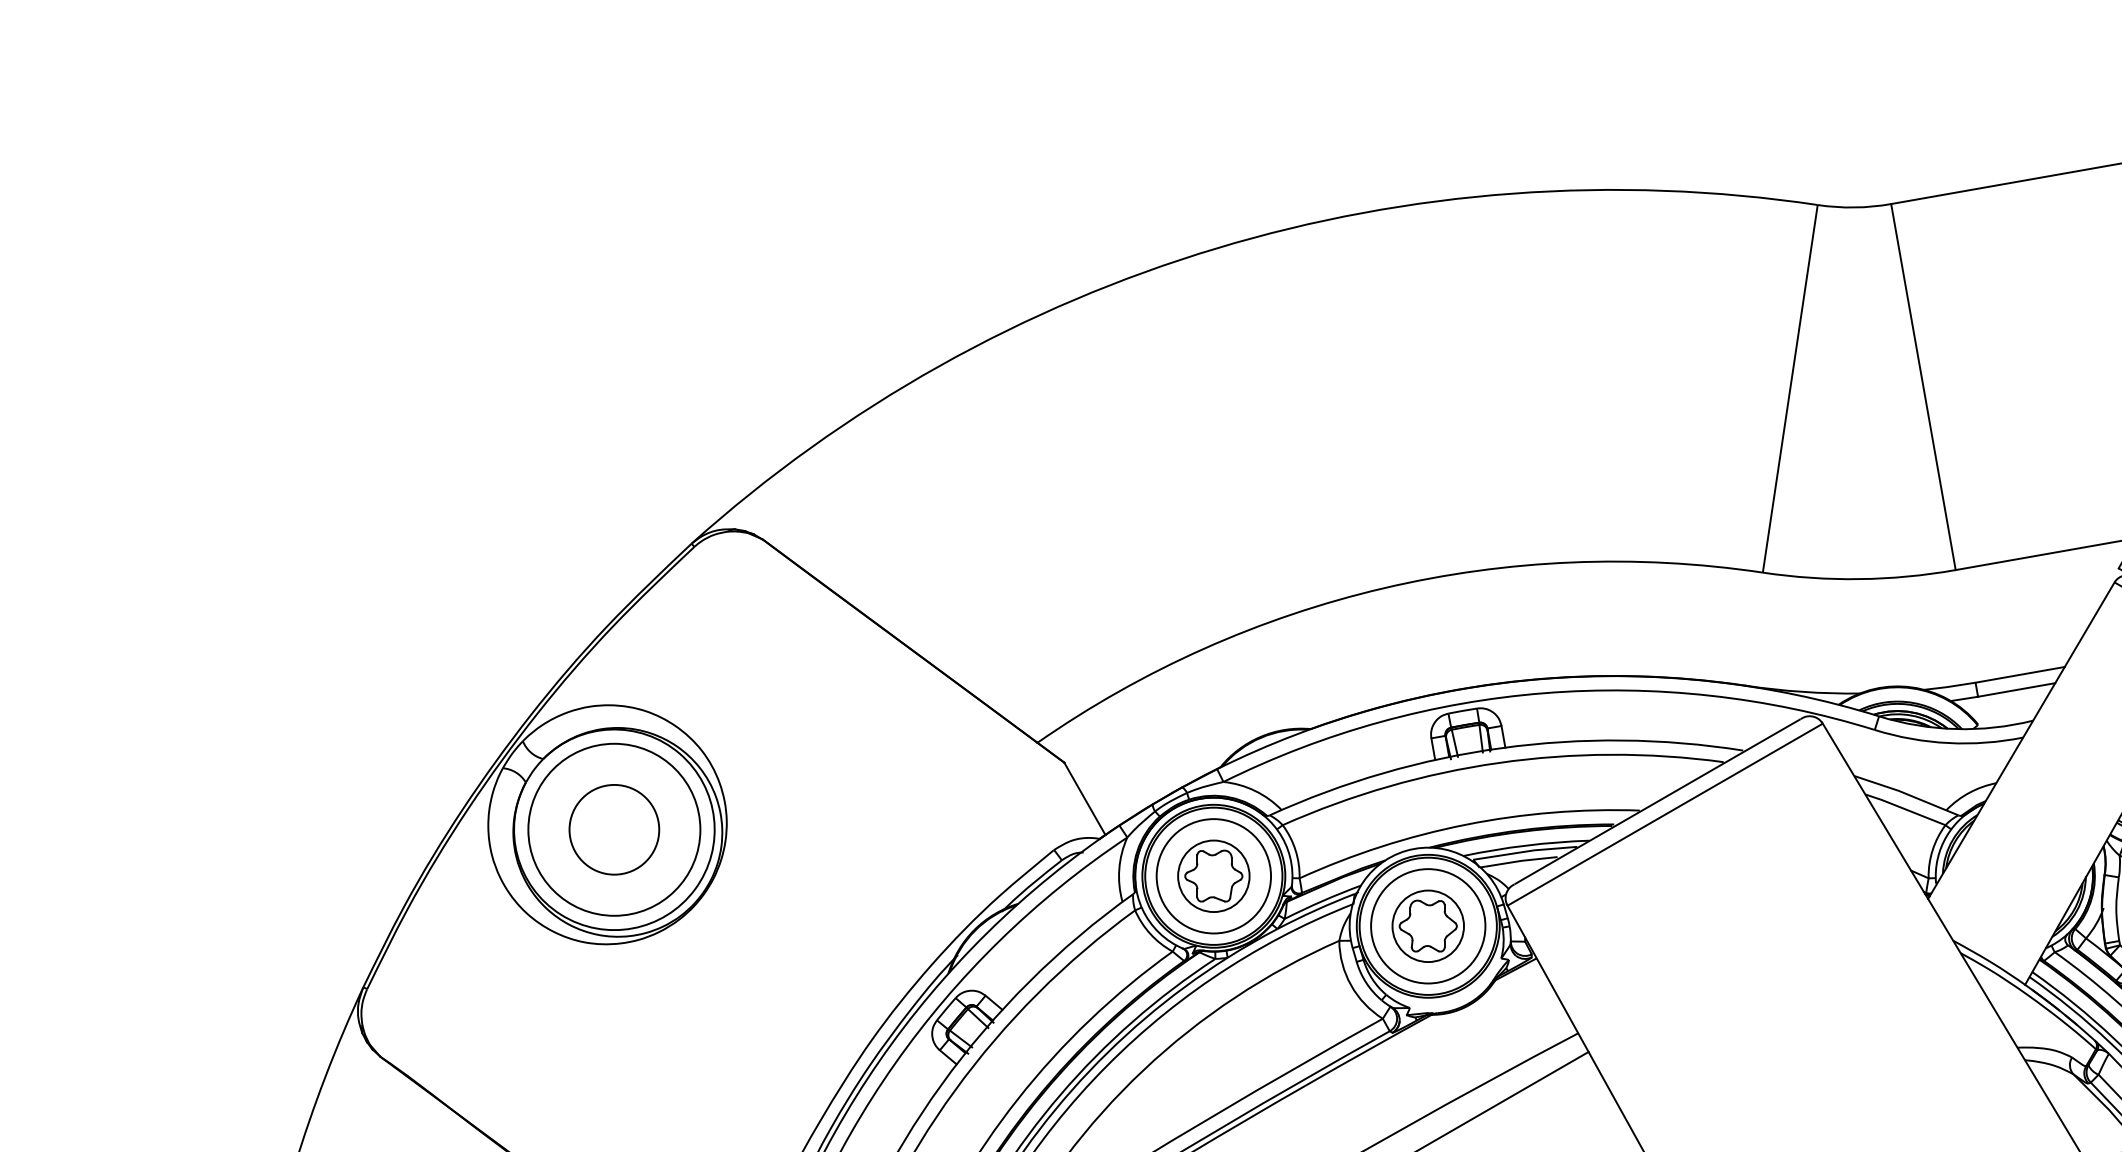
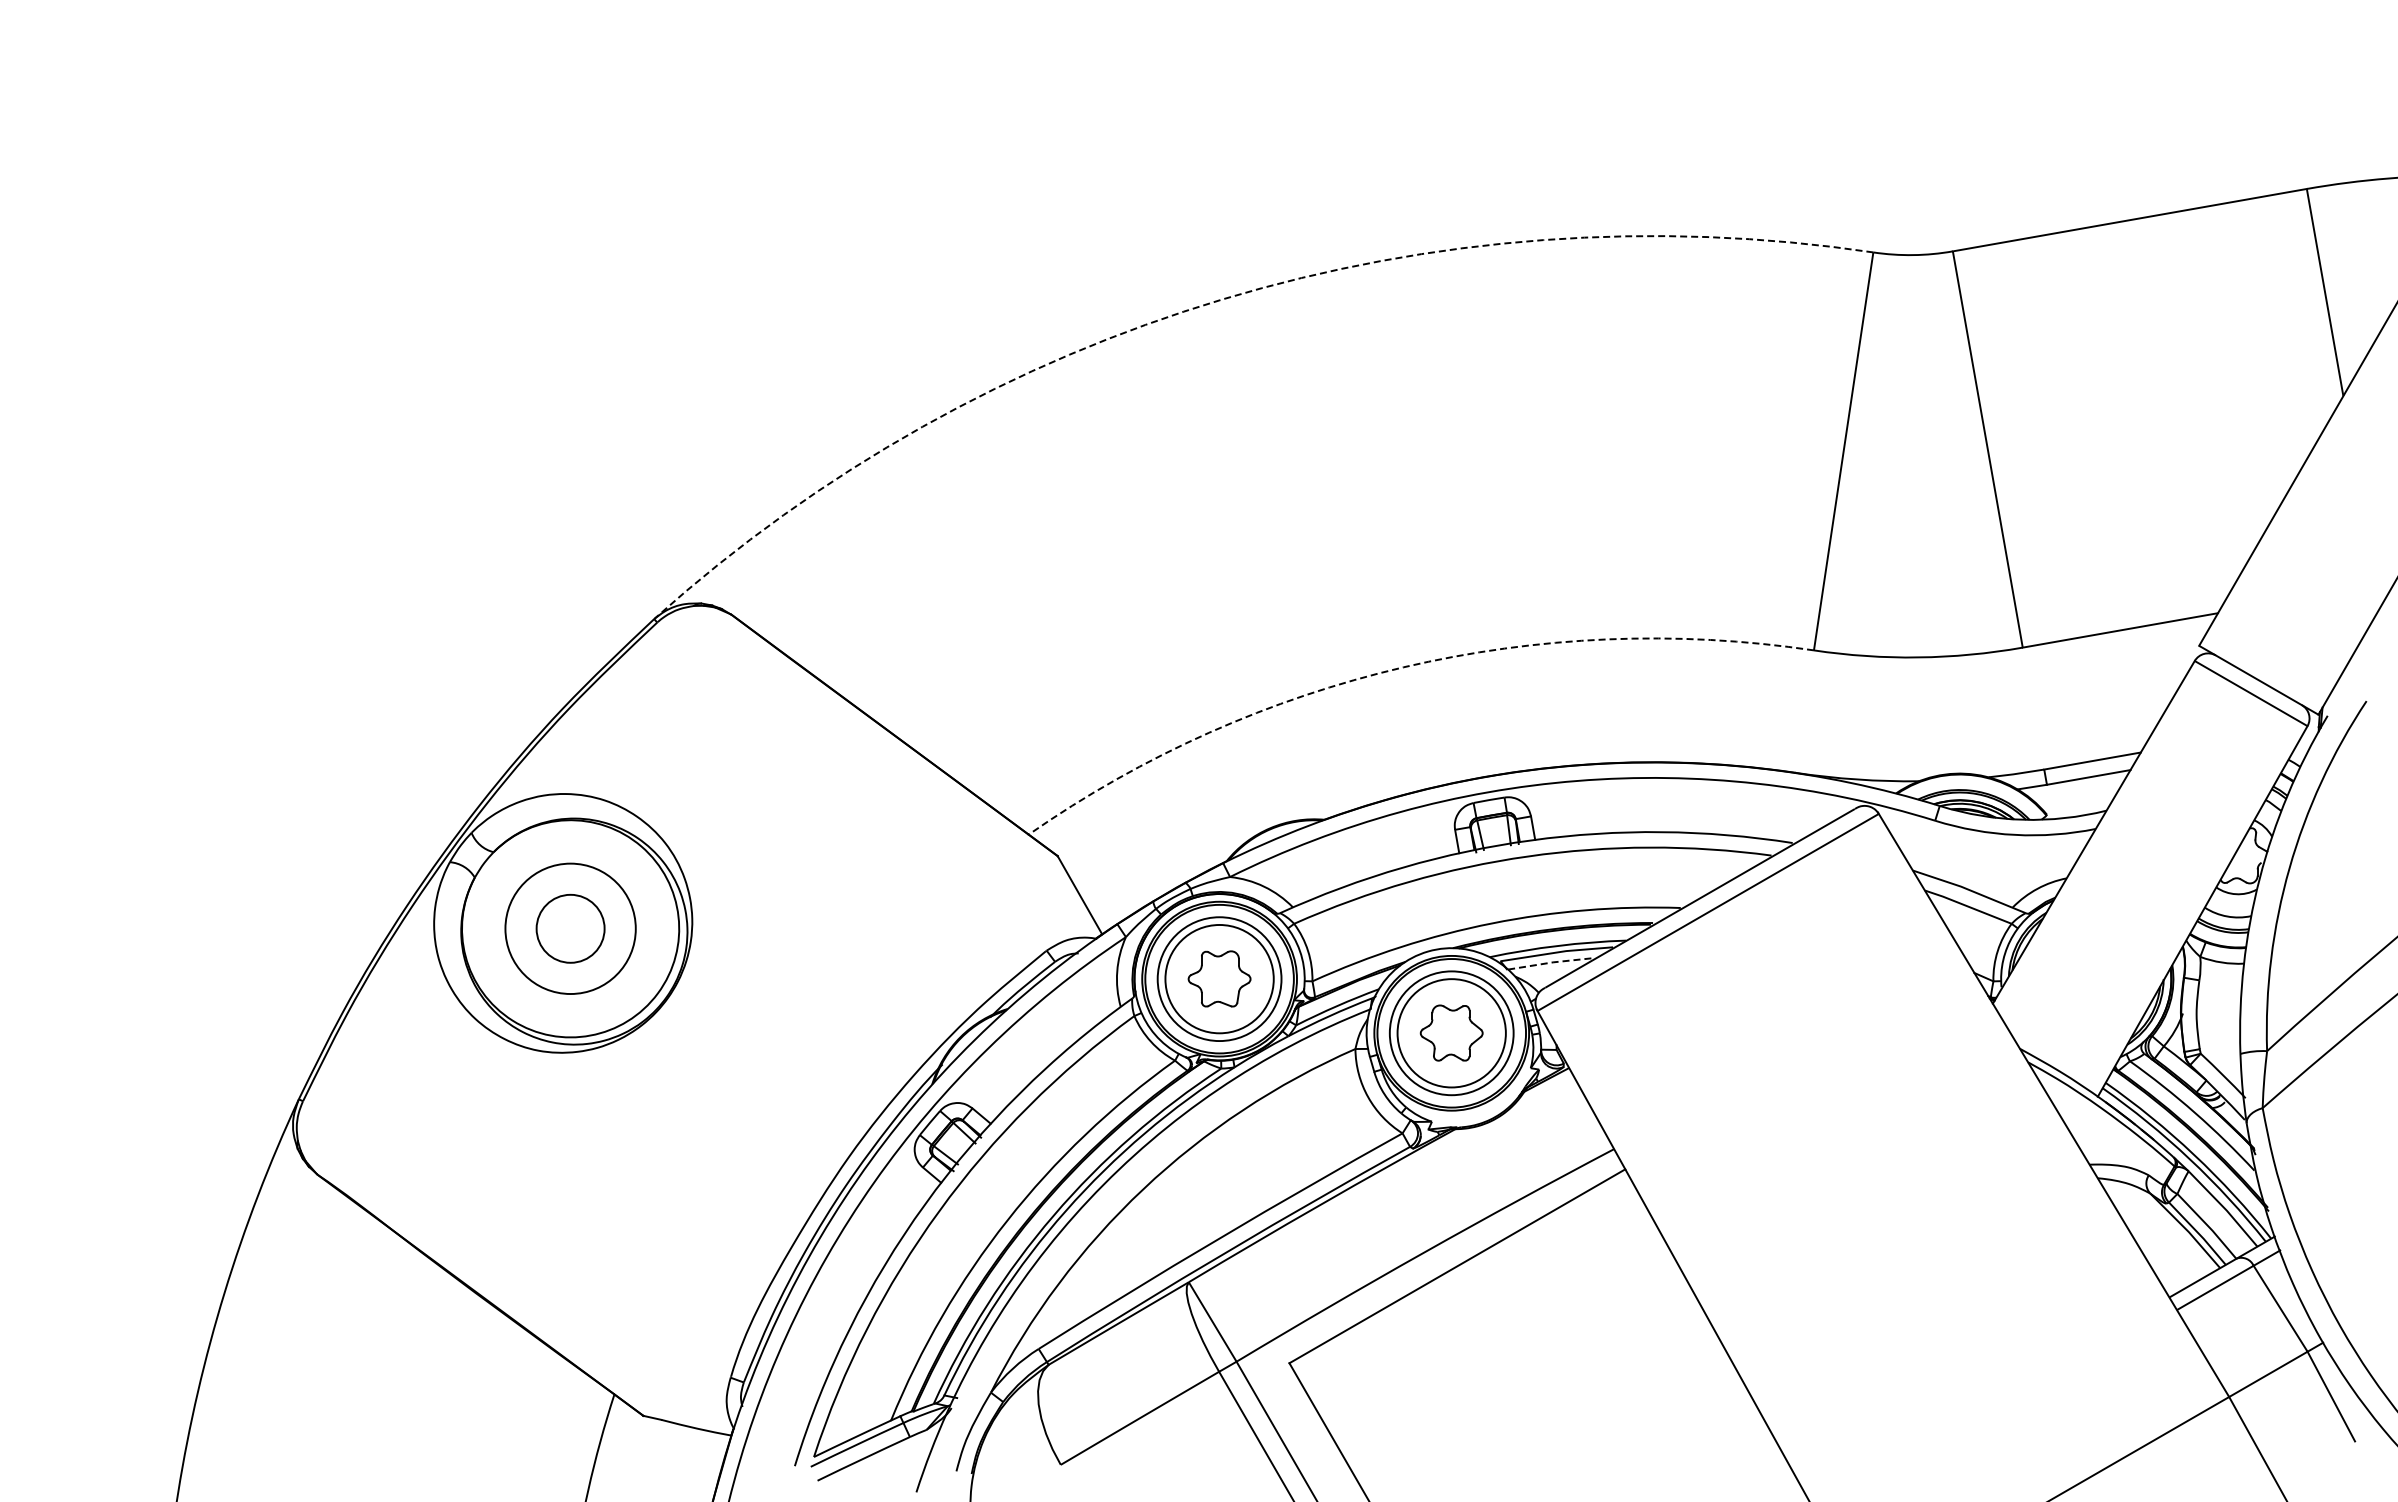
arc: (1216, 248) -> (1222, 299), solid -> dashed
arc: (1383, 588) -> (1403, 667), solid -> dashed
circle: (614, 829) -> (570, 928), size x0.7
circle: (614, 829) -> (570, 928), size x0.7
line: (1519, 860) -> (1550, 962), solid -> dashed
circle: (1213, 875) -> (1219, 978), size x1.4
circle: (1428, 925) -> (1451, 1032), size x1.4

